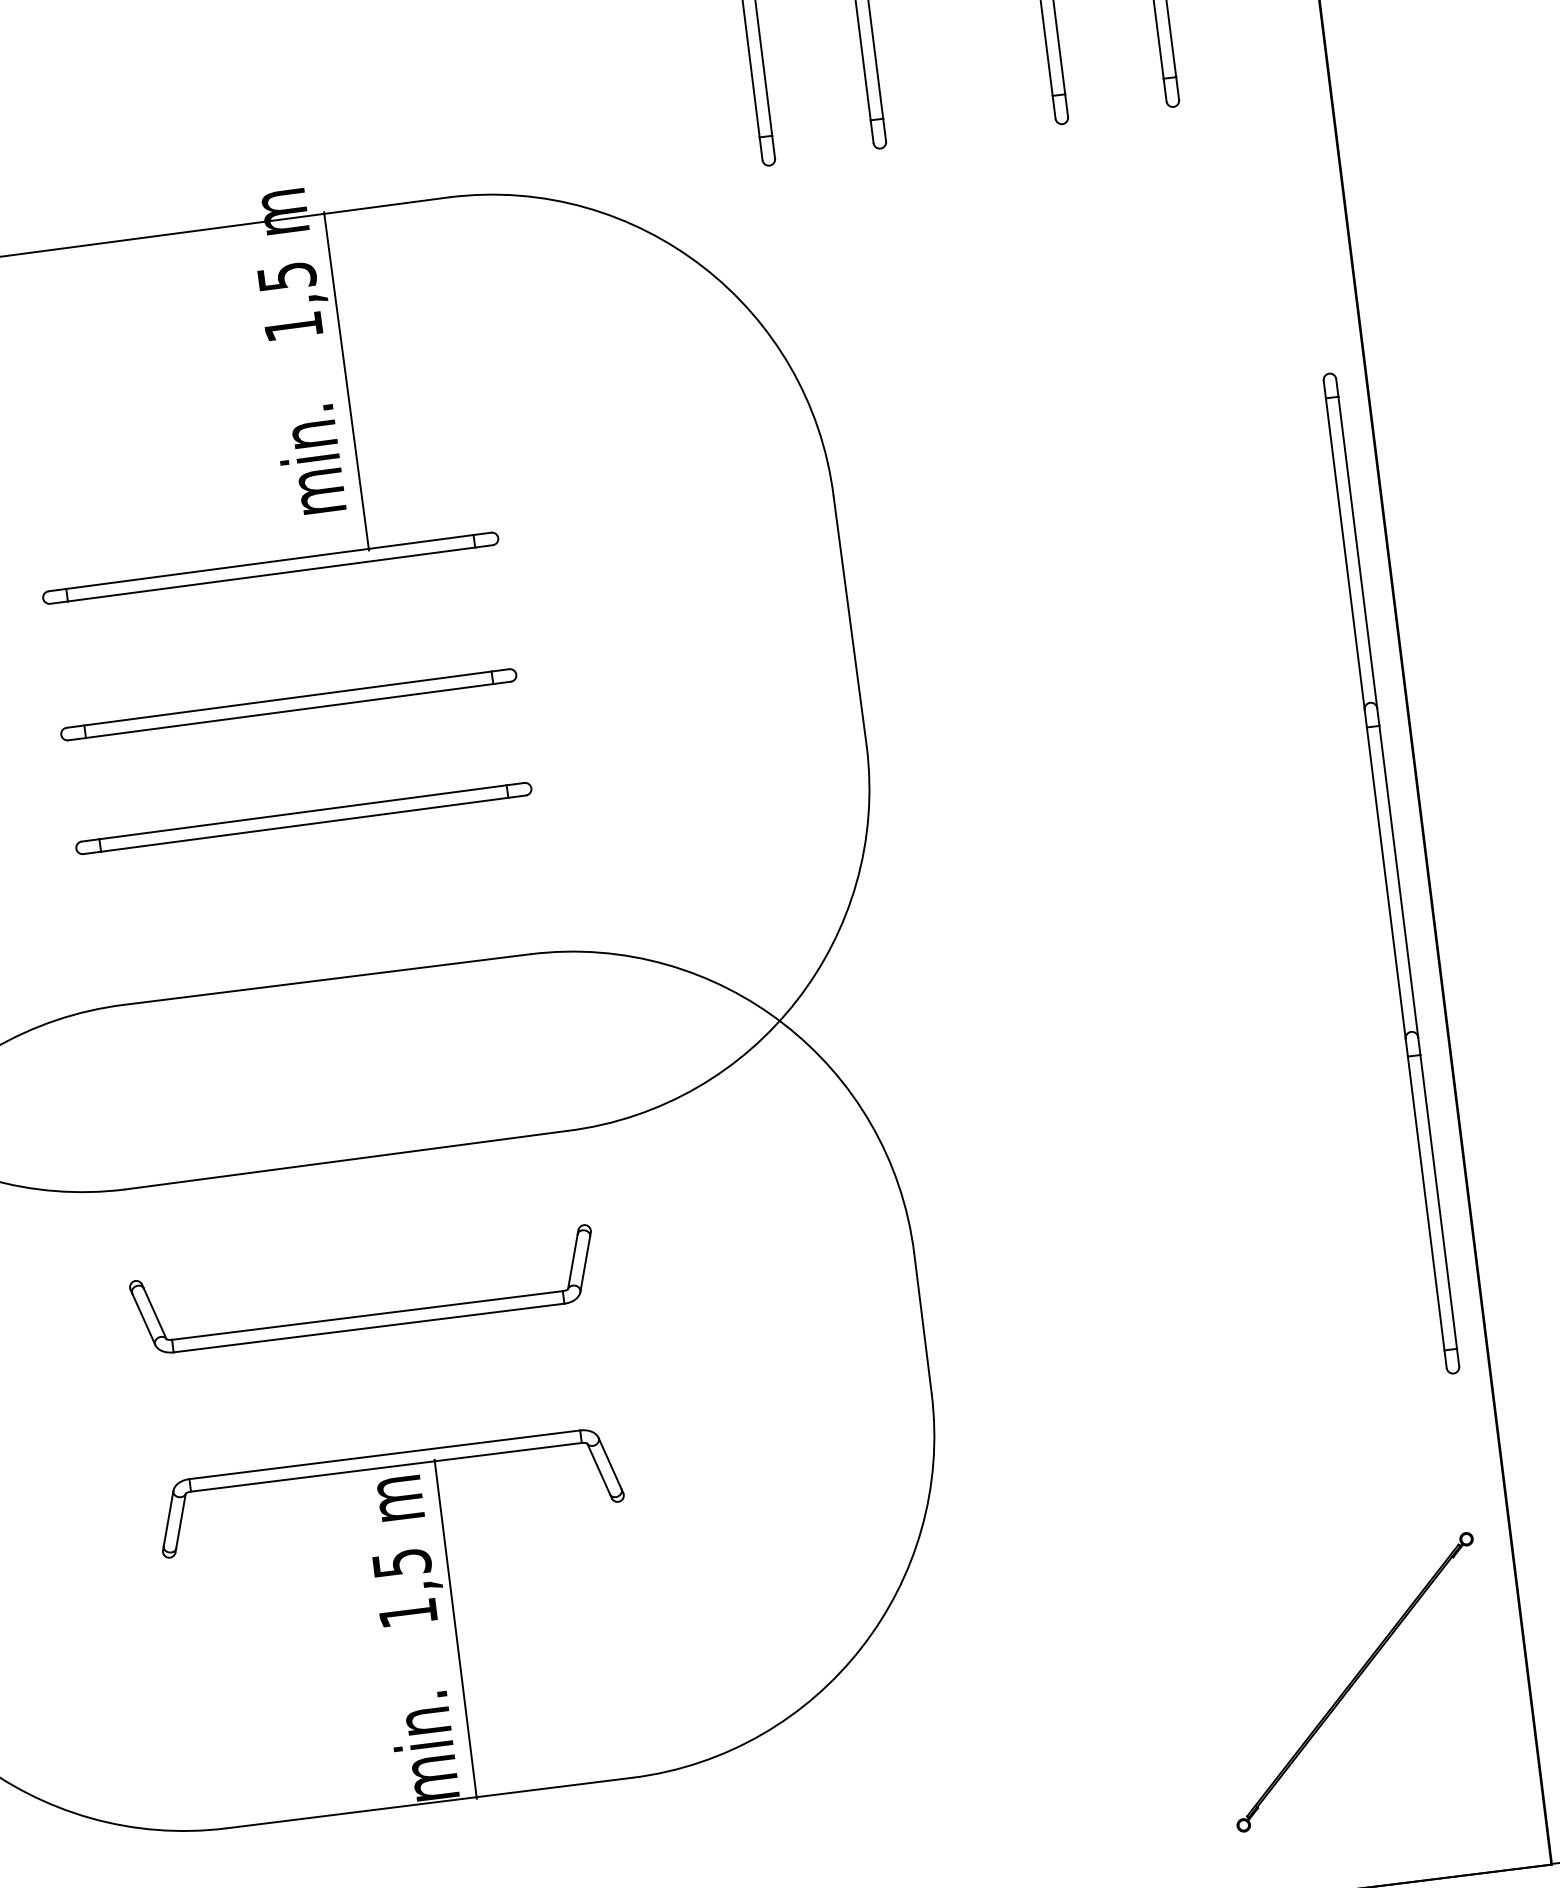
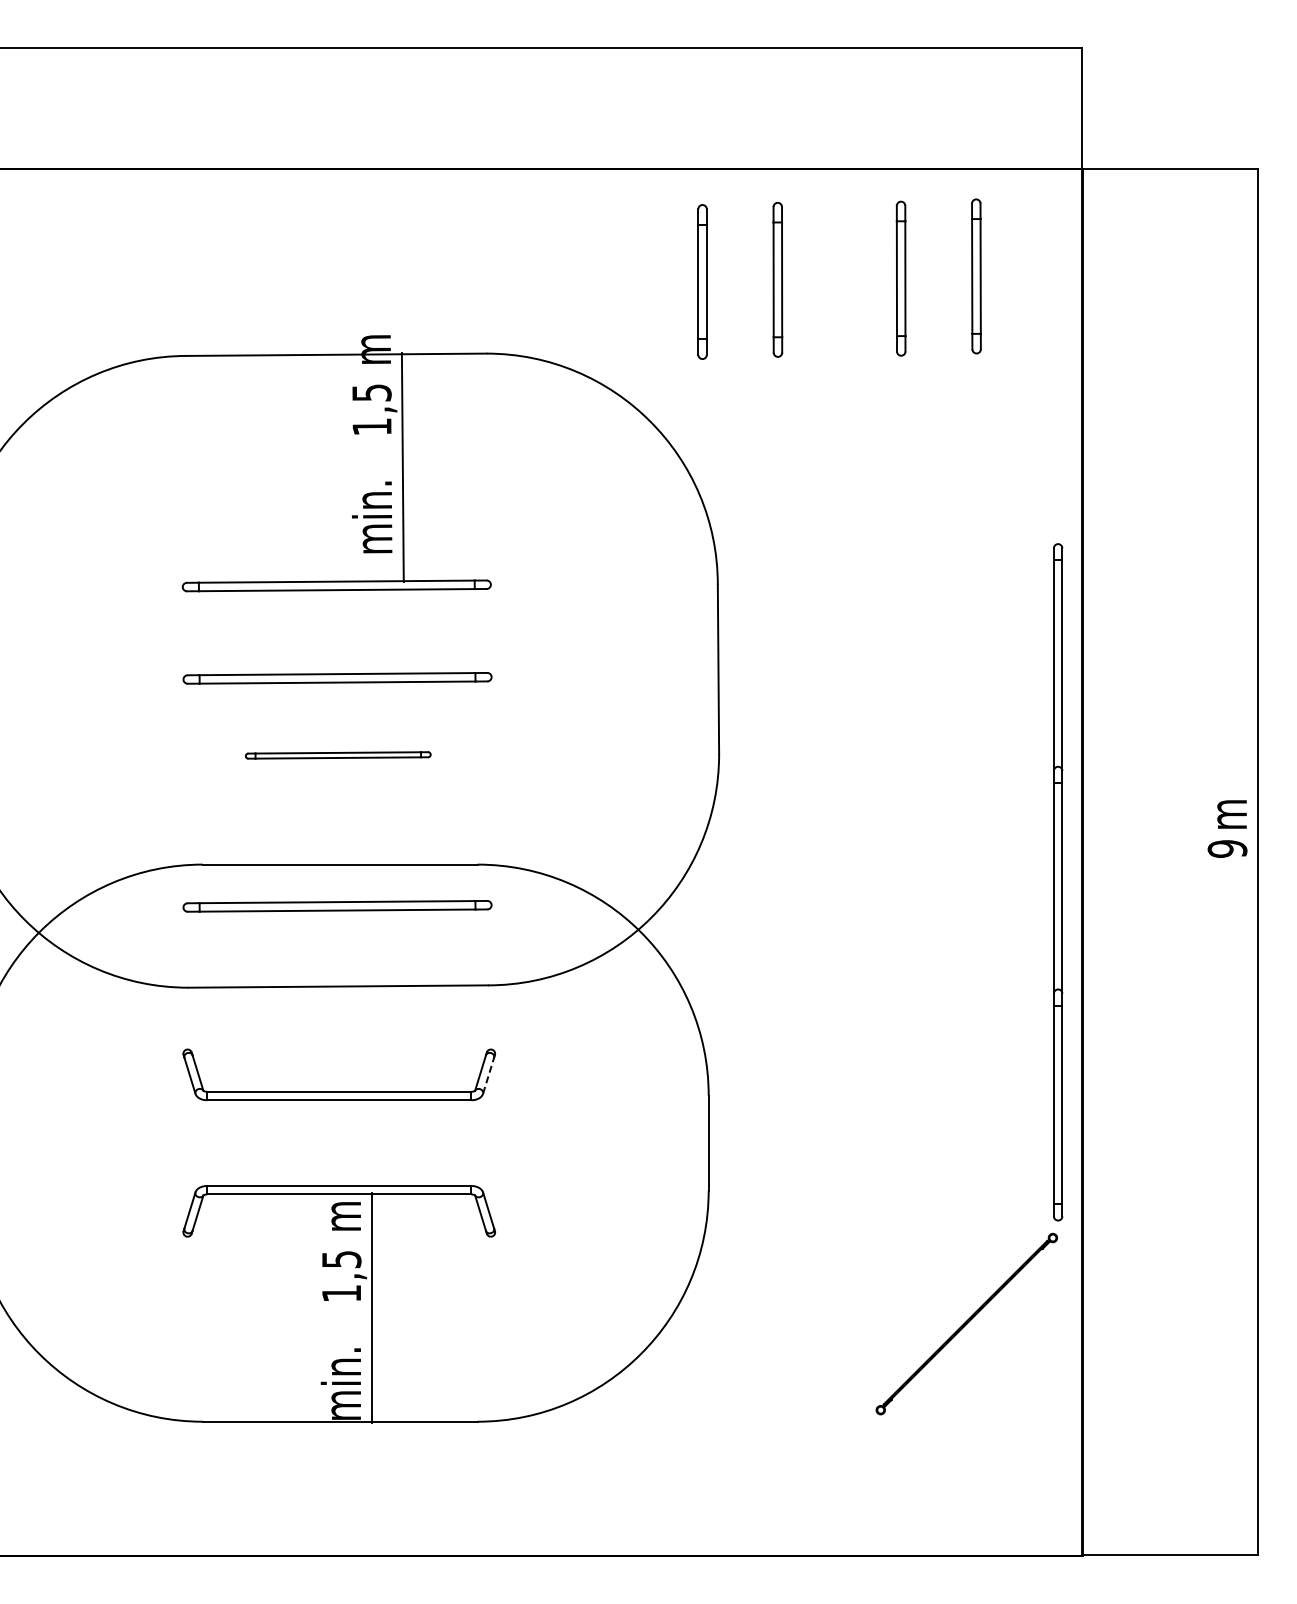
part: (304, 818) -> (338, 755), size x0.6
part: (330, 1041) -> (337, 906), added
line: (585, 1263) -> (488, 1075), solid -> dashed
part: (1354, 1681) -> (966, 1323), moved

